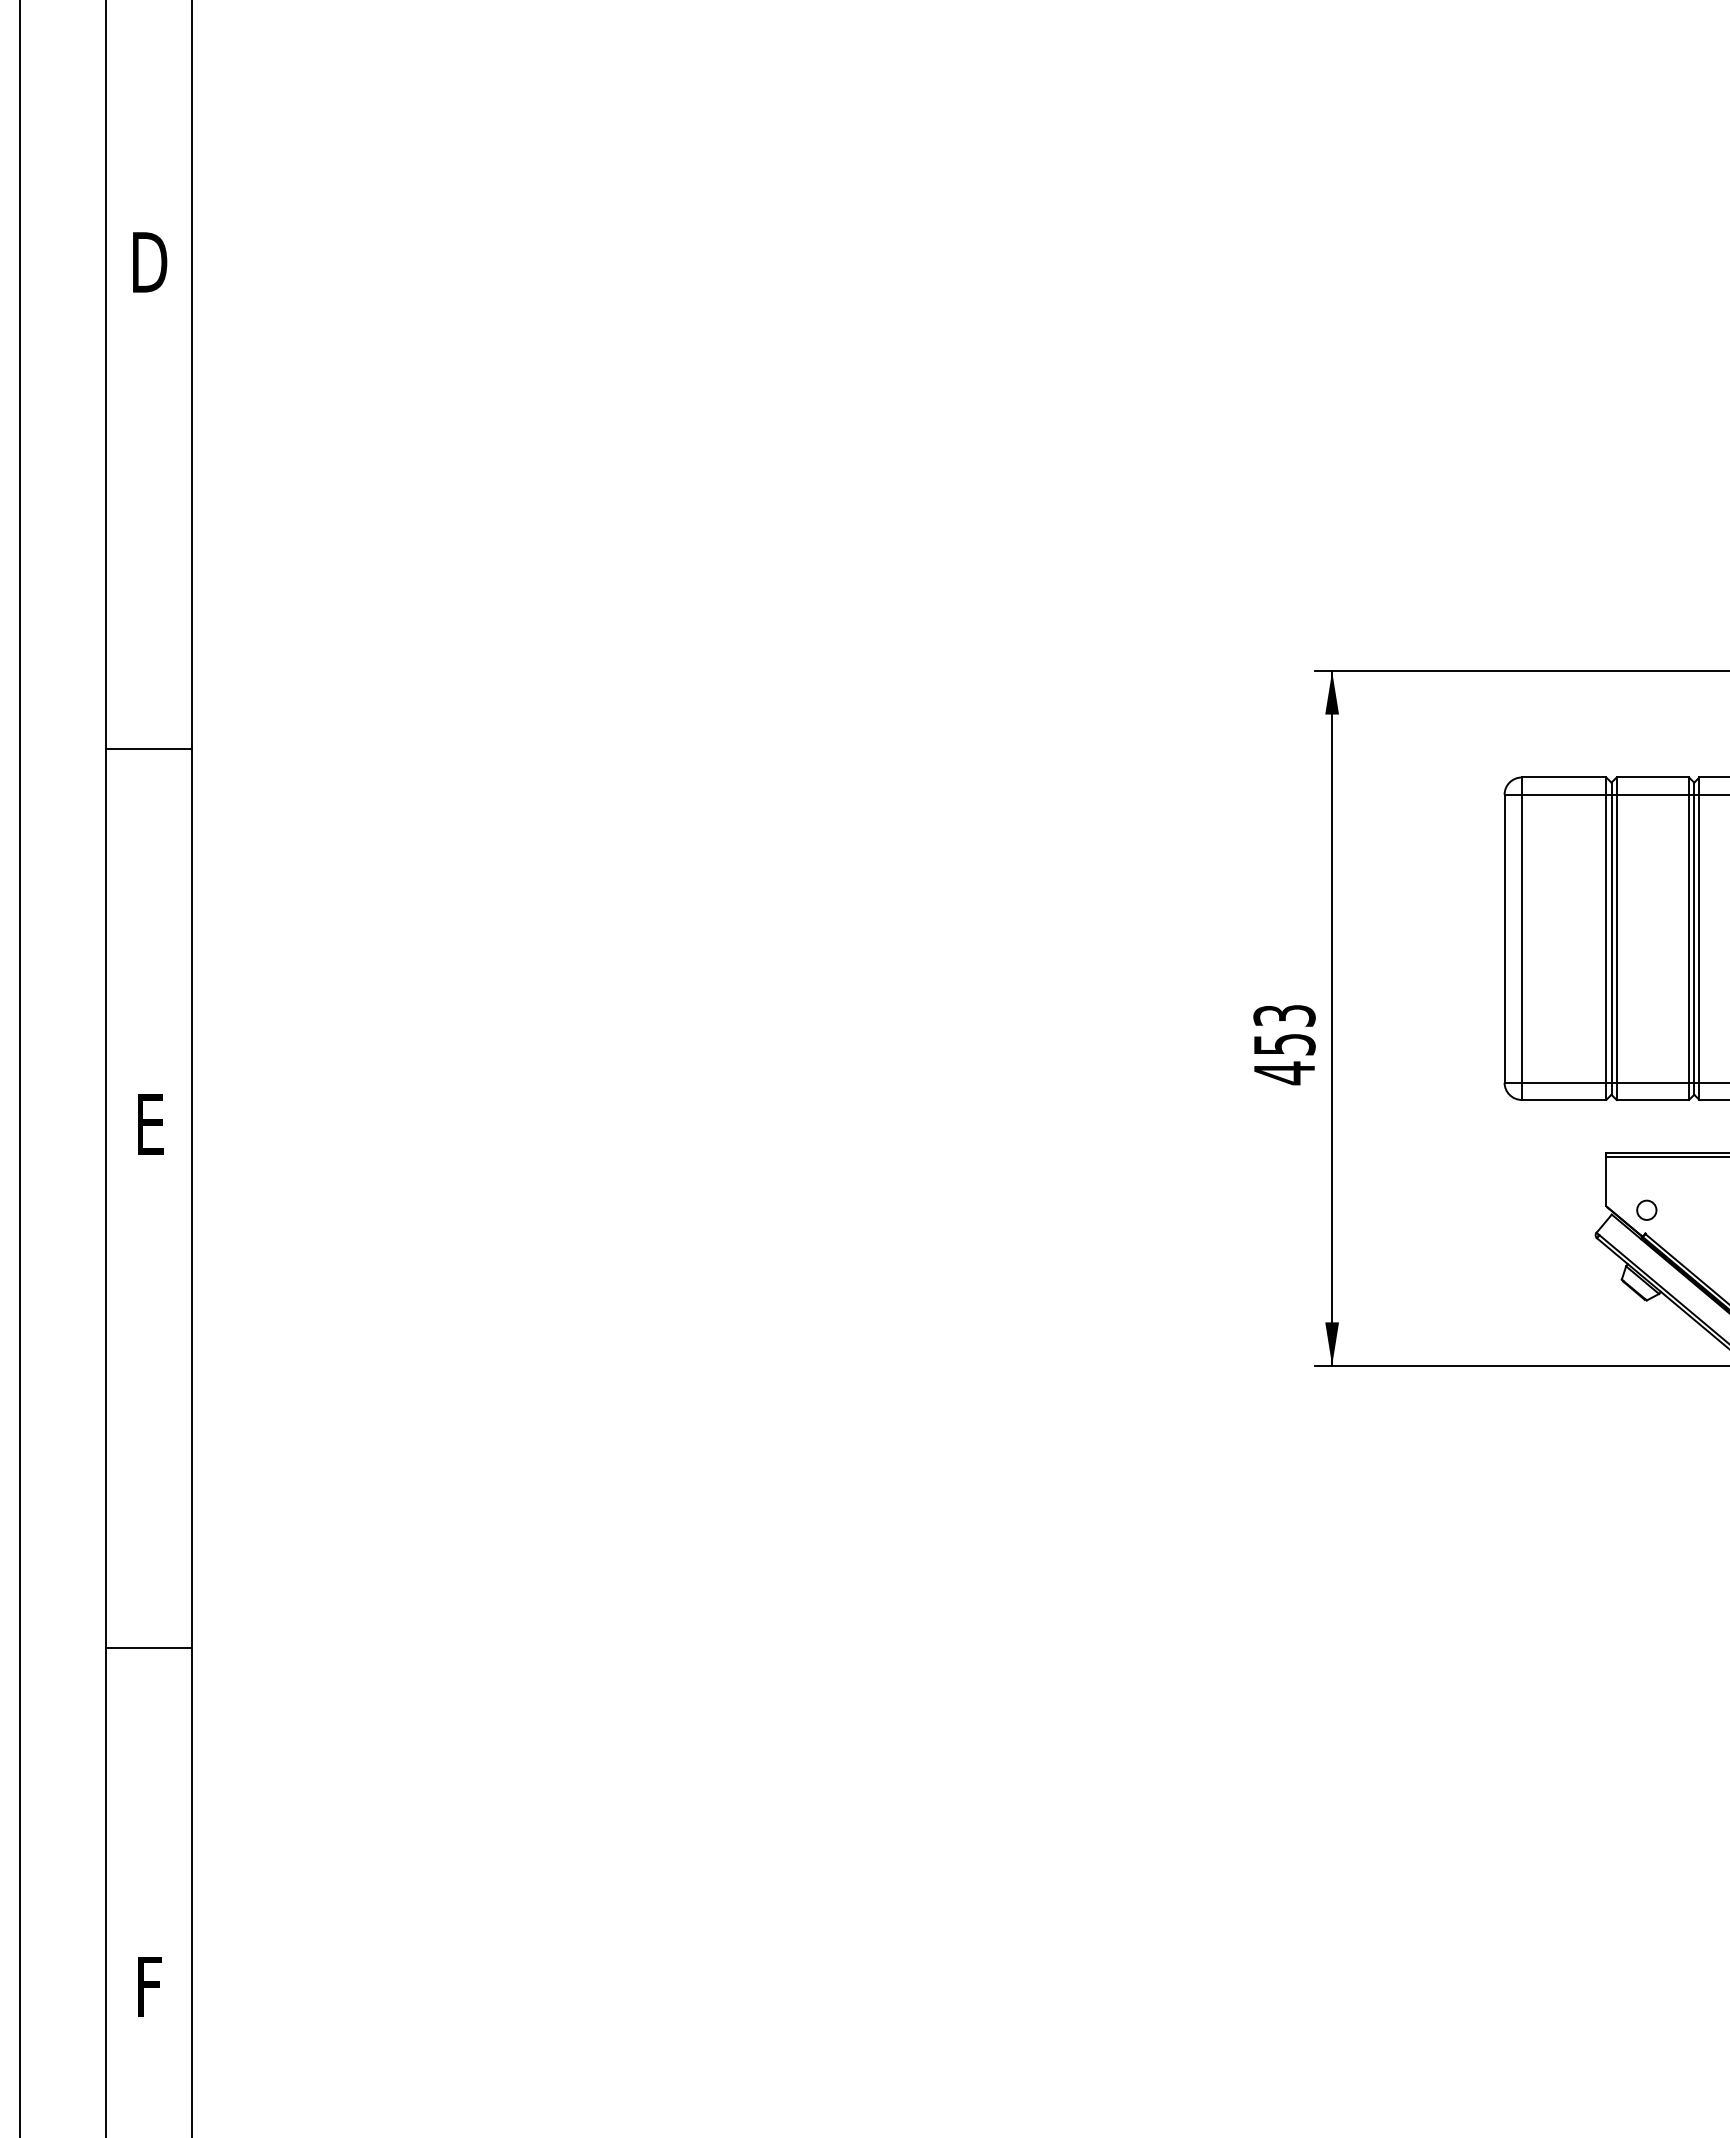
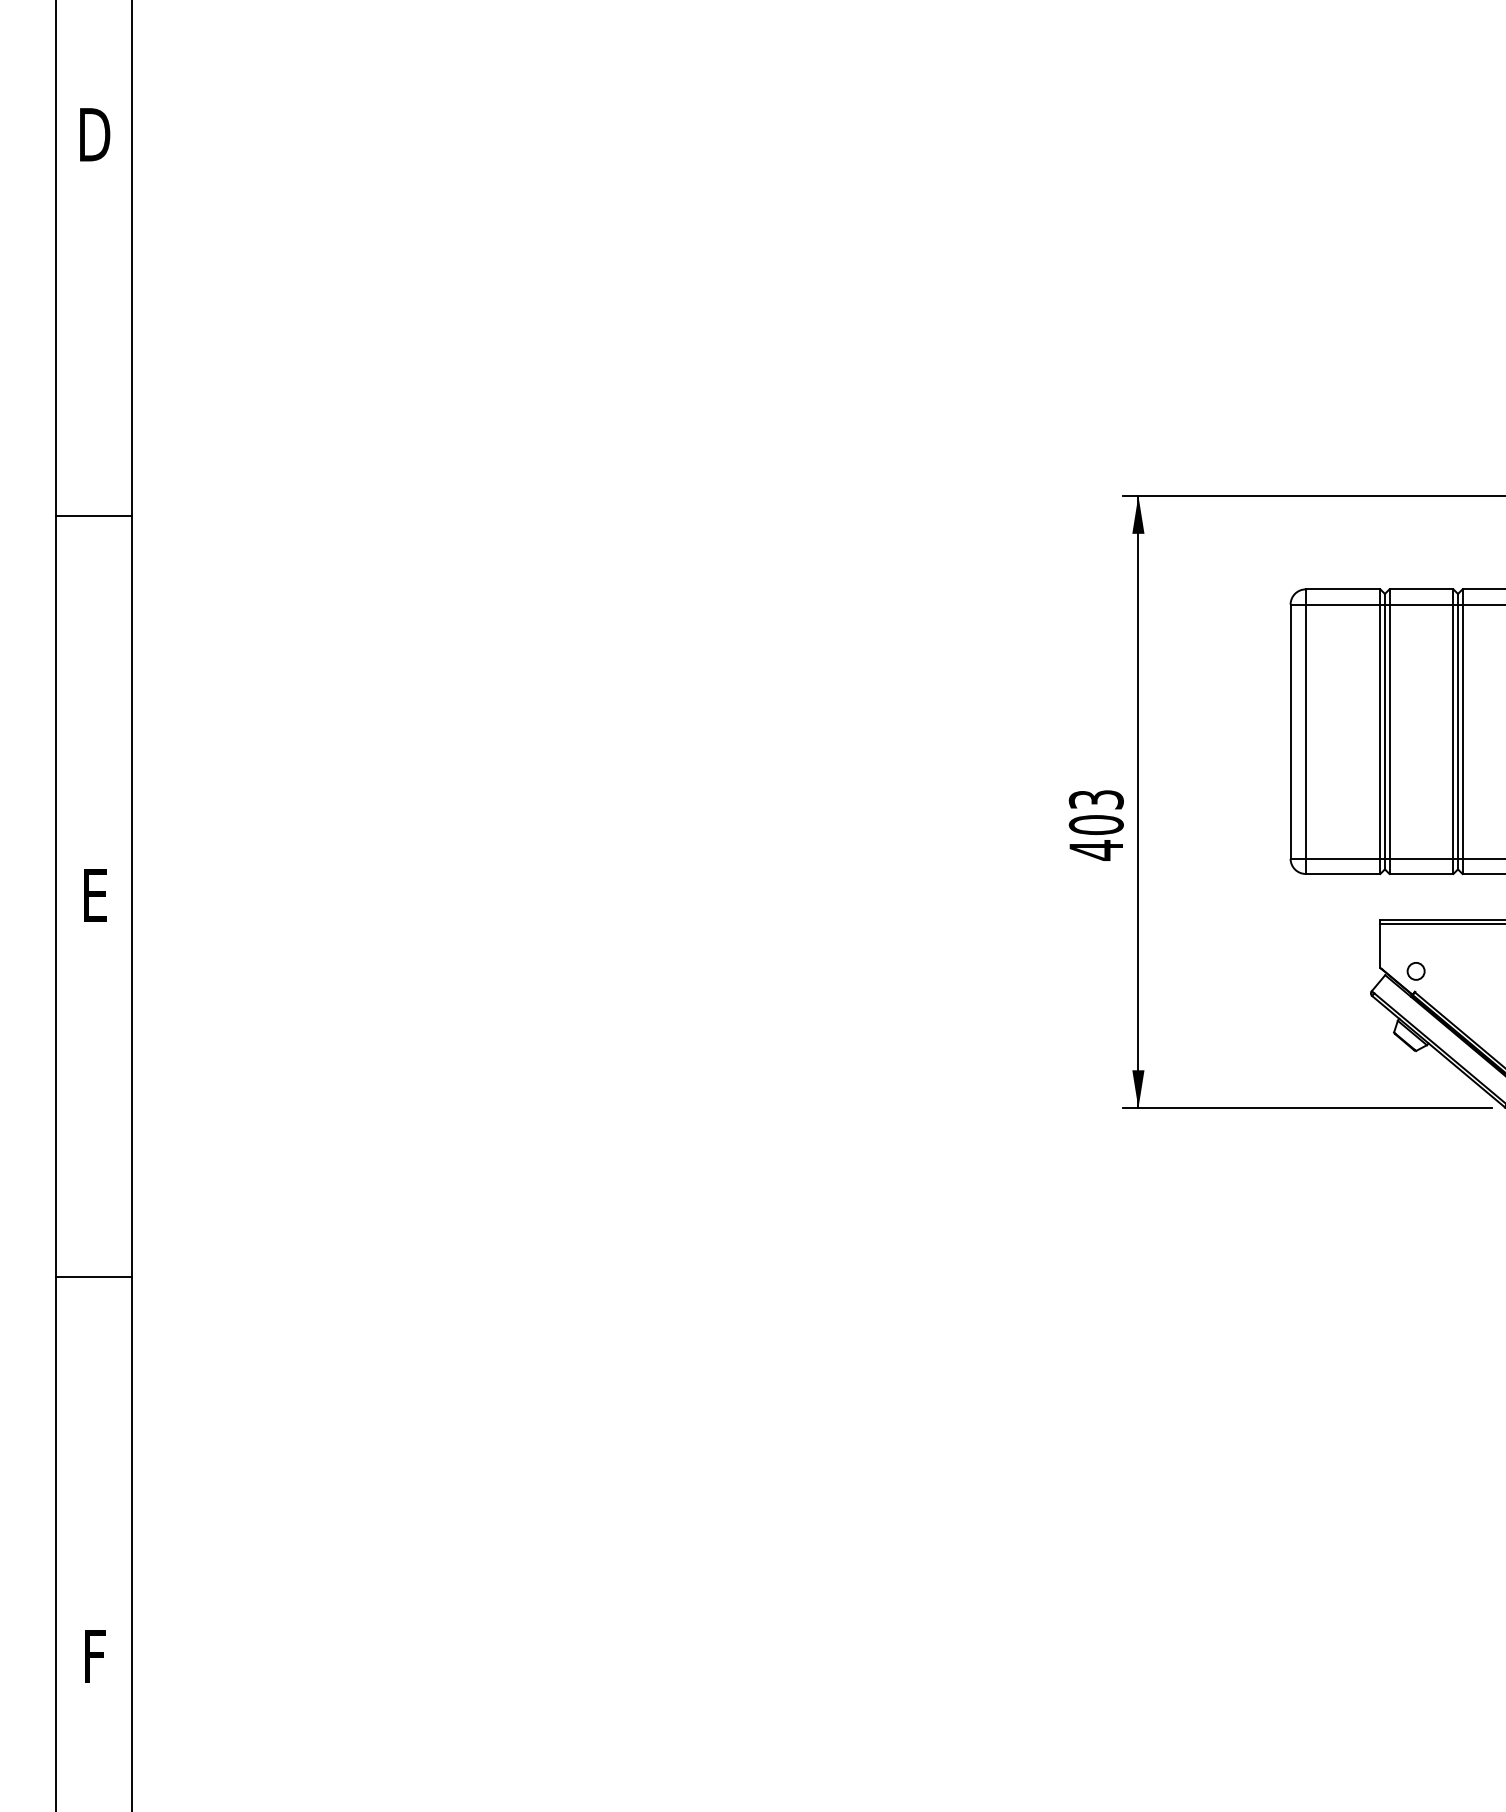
line: (148, 749) -> (93, 516), moved
text: (1284, 1044) -> (1096, 825), 453 -> 403
line: (148, 1648) -> (93, 1276), moved

